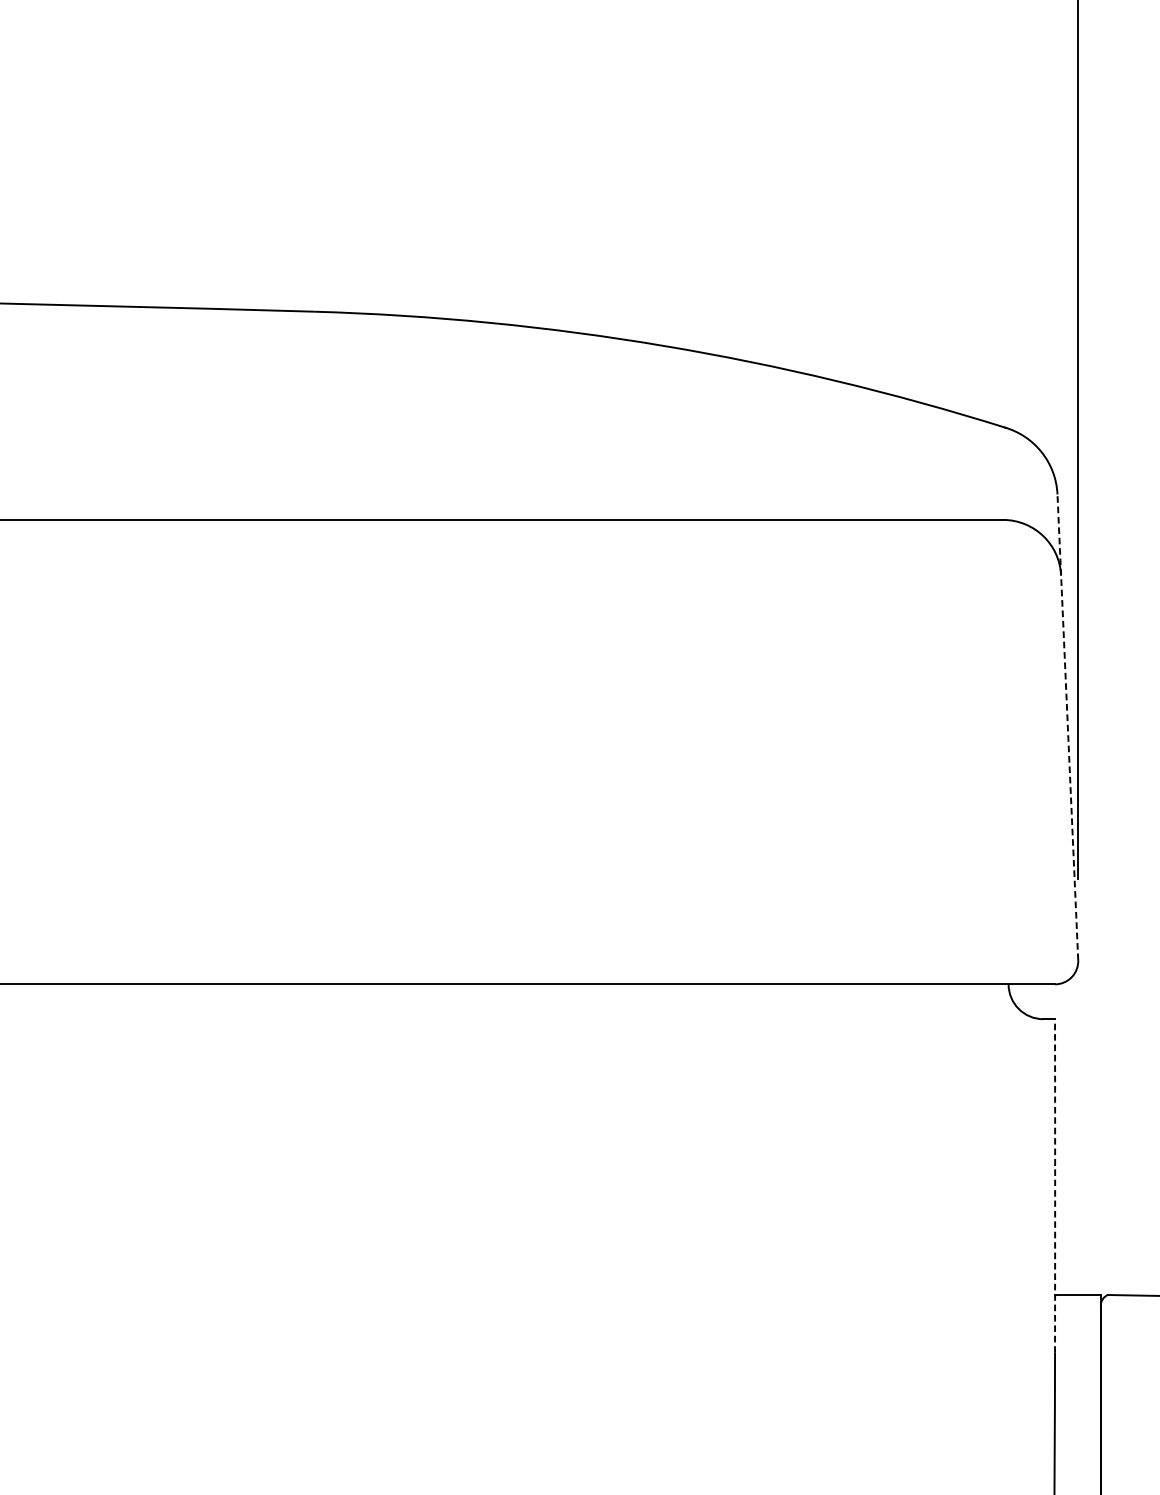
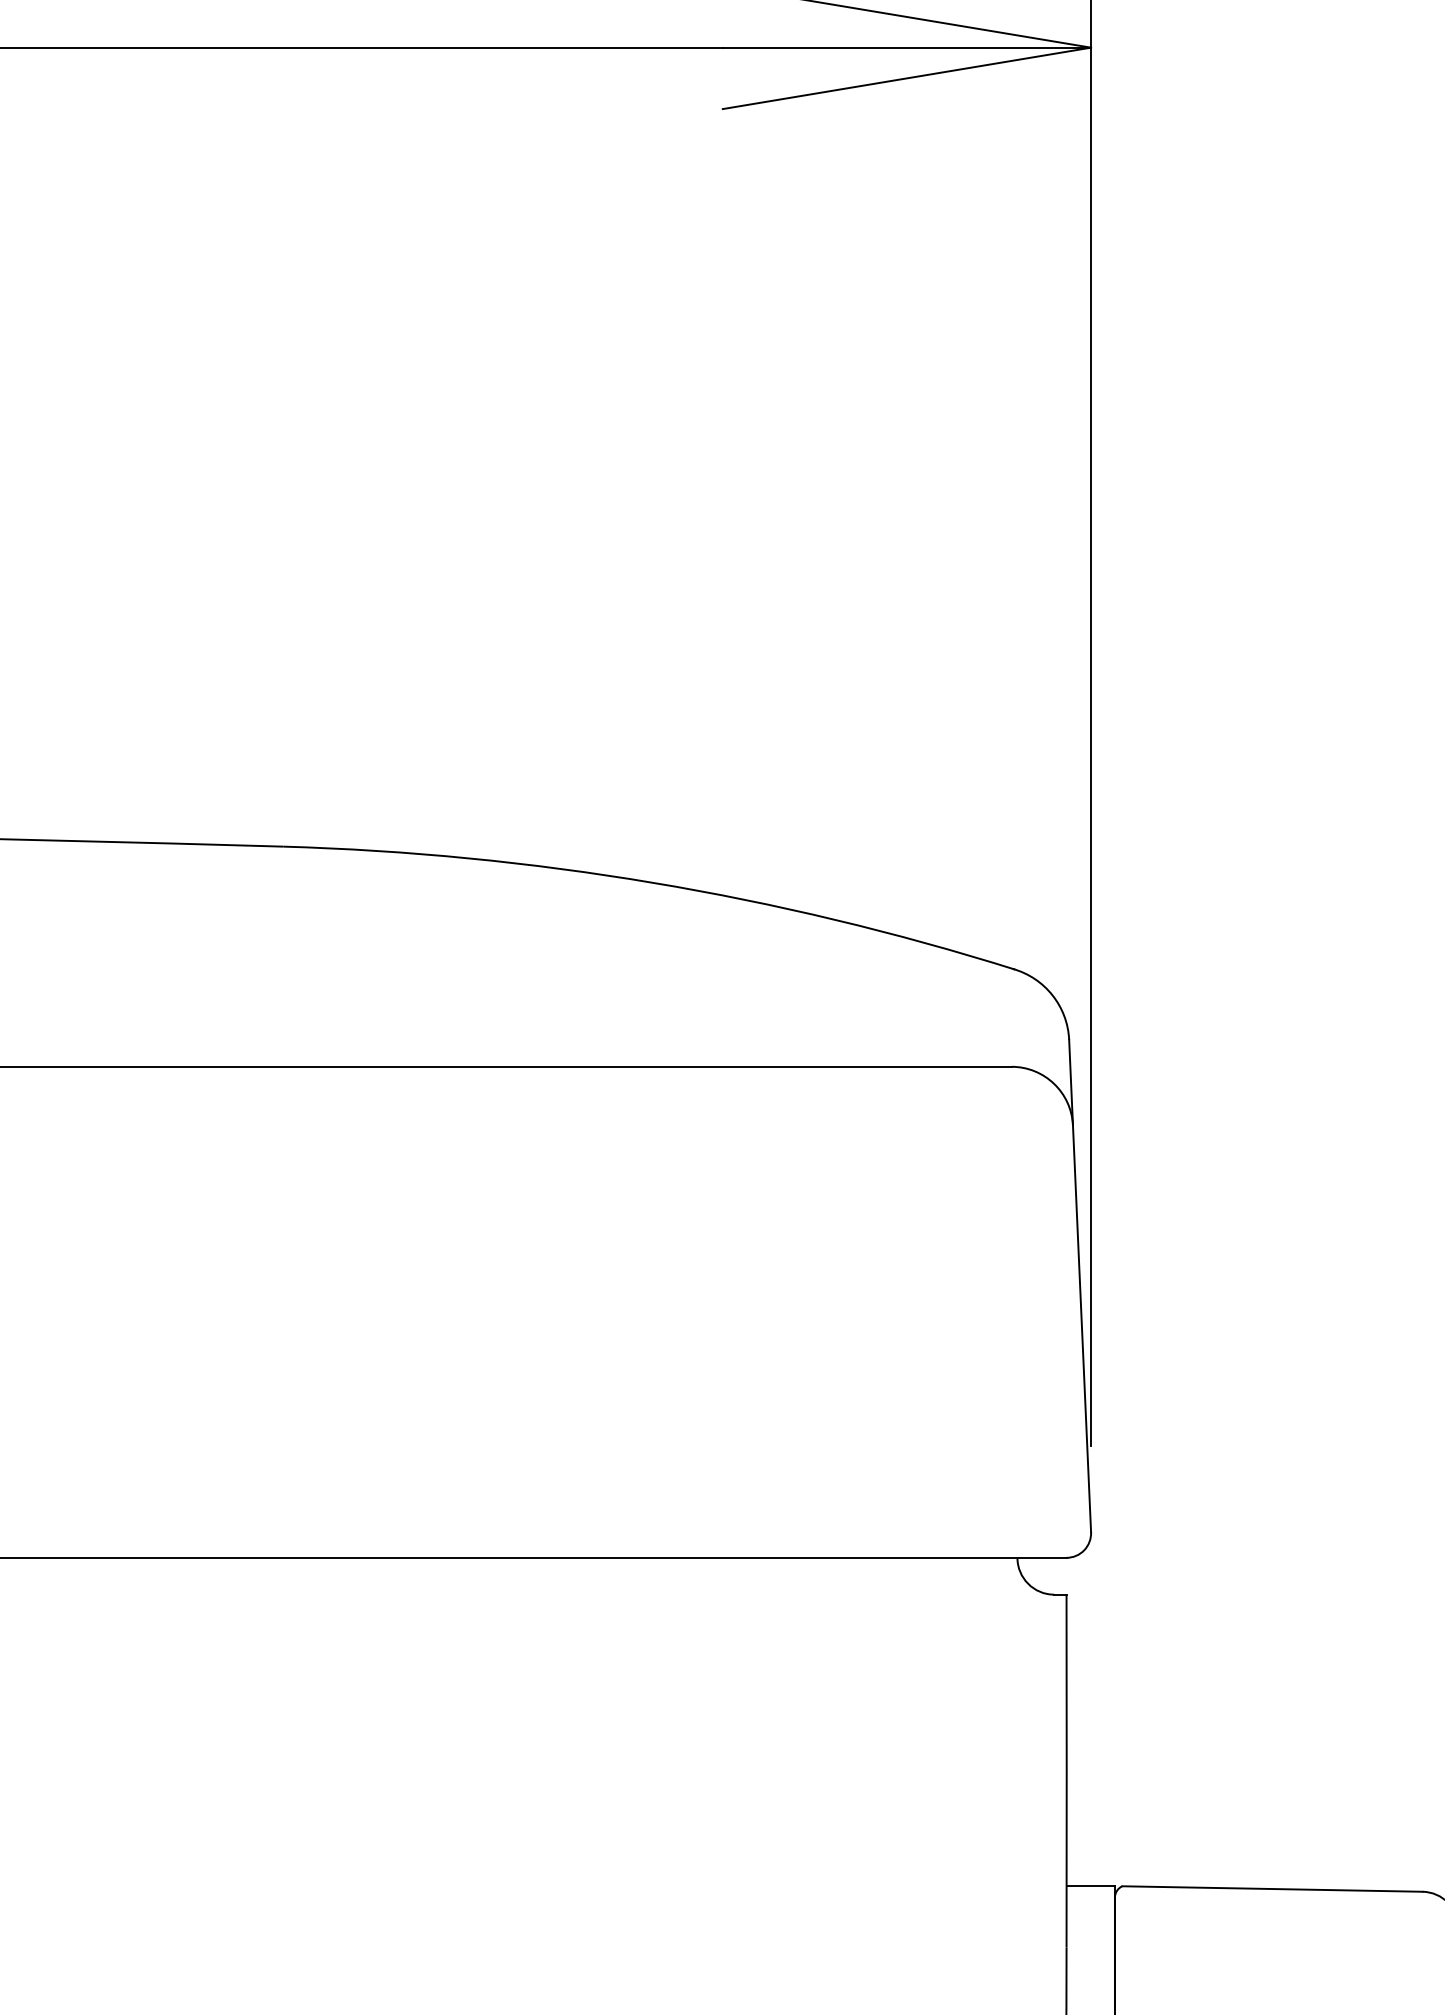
line: (1068, 726) -> (1080, 1285), dashed -> solid
arc: (1054, 1186) -> (1066, 1771), dashed -> solid

